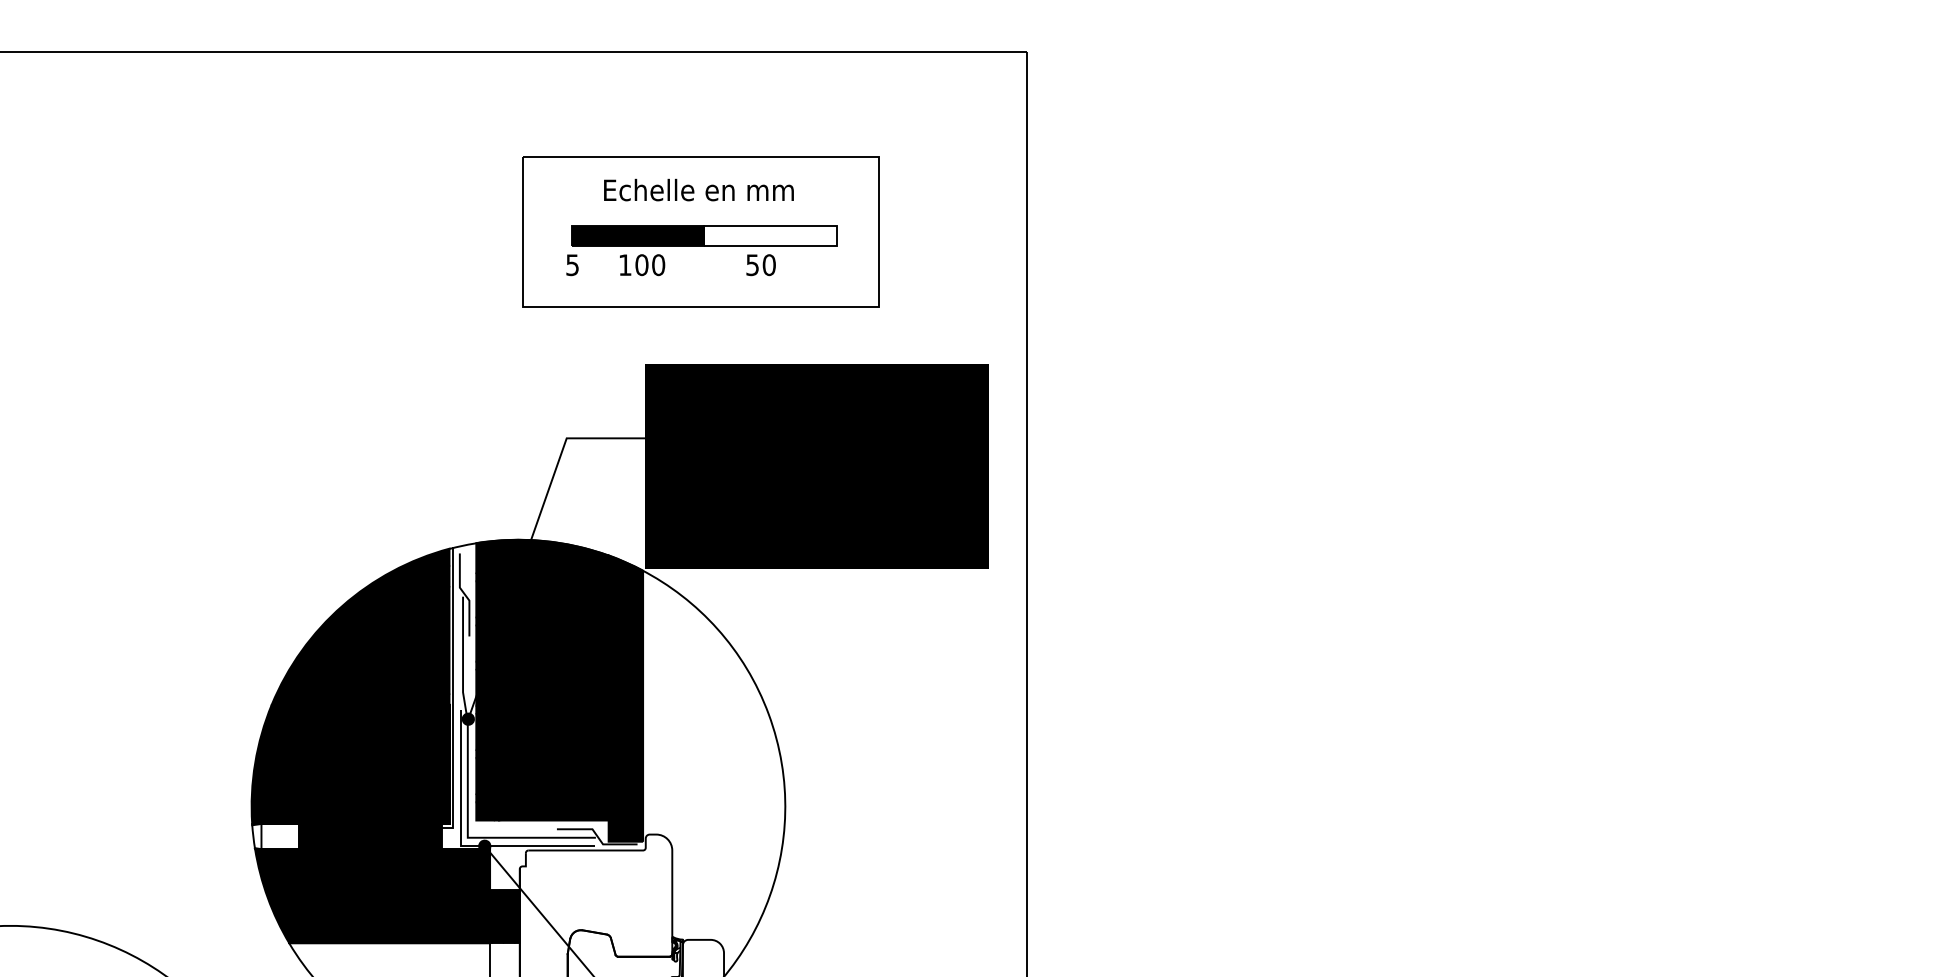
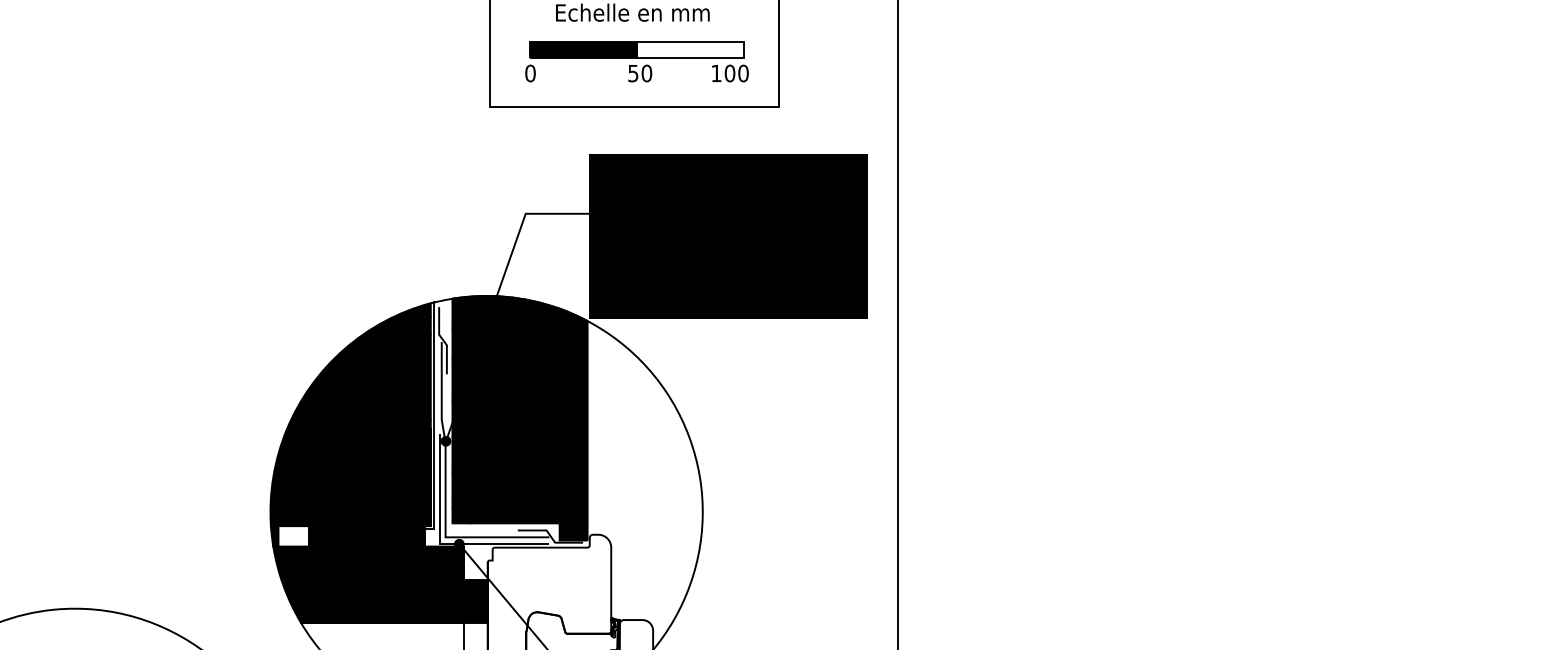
text: (572, 265) -> (530, 73), 5 -> 0
text: (642, 265) -> (730, 73), moved
text: (760, 265) -> (639, 73), moved
fill: (256, 836) -> (274, 536), added

